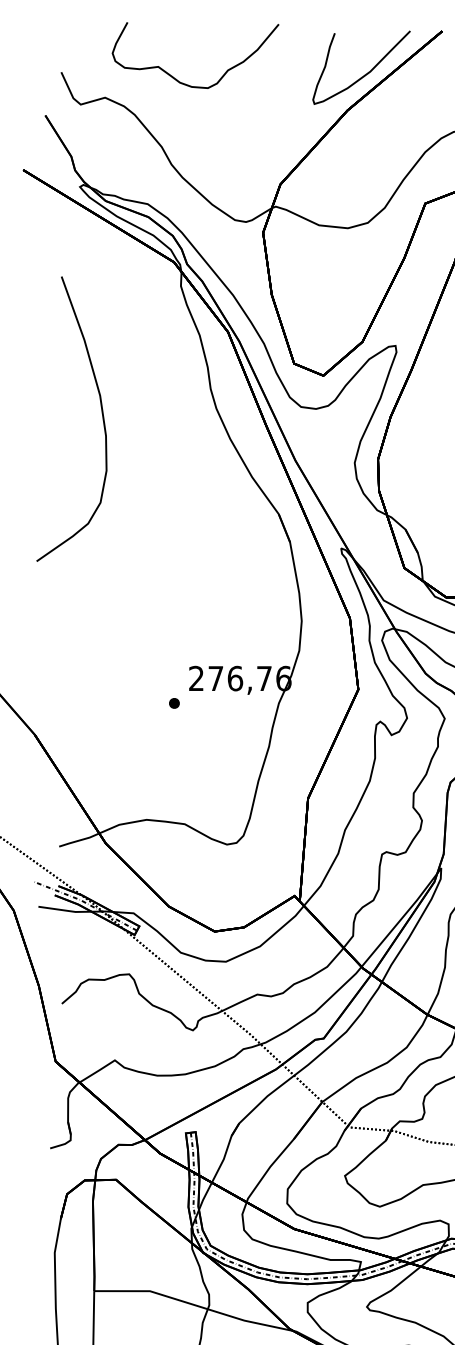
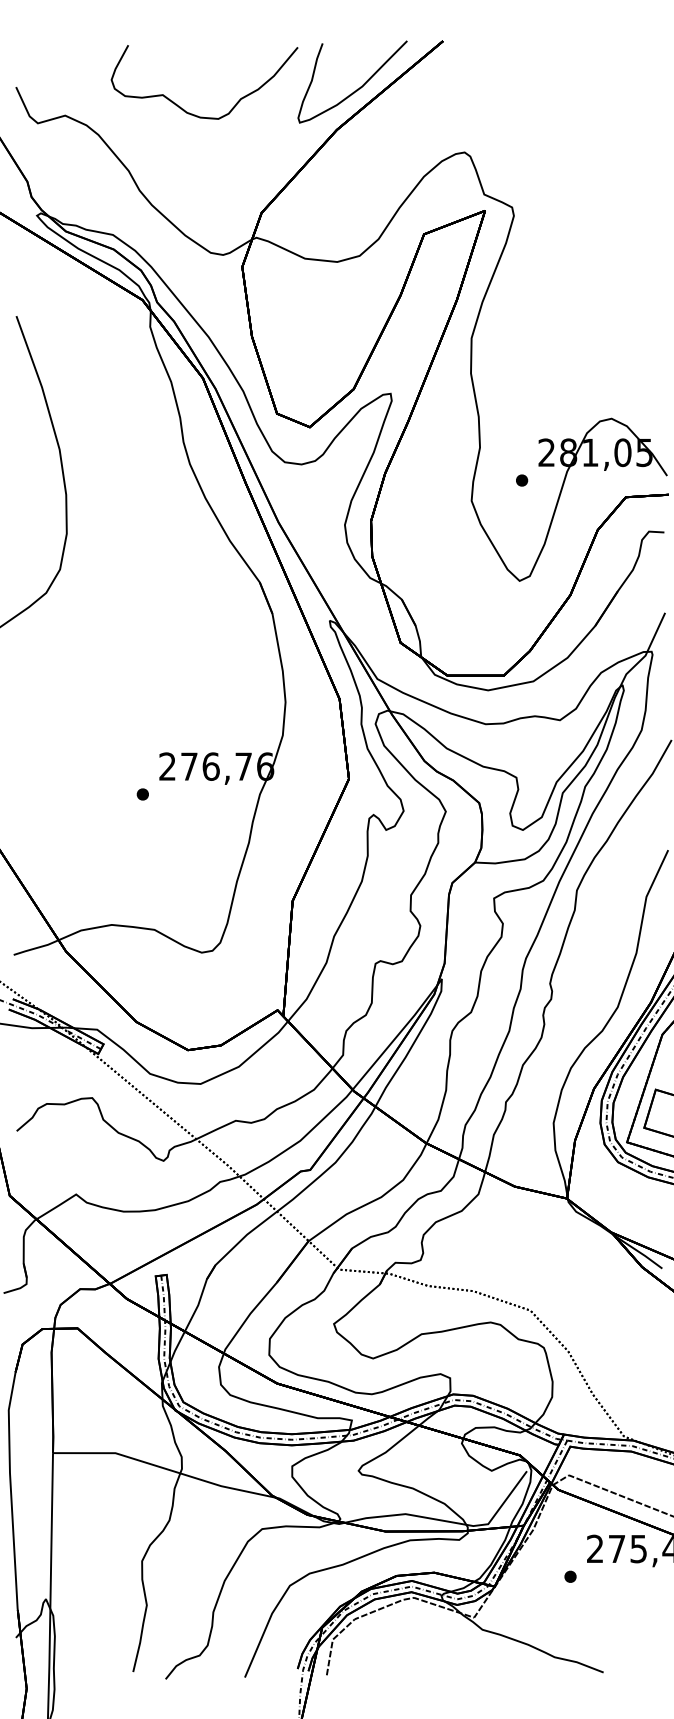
curve: (184, 83) -> (192, 113), moved

